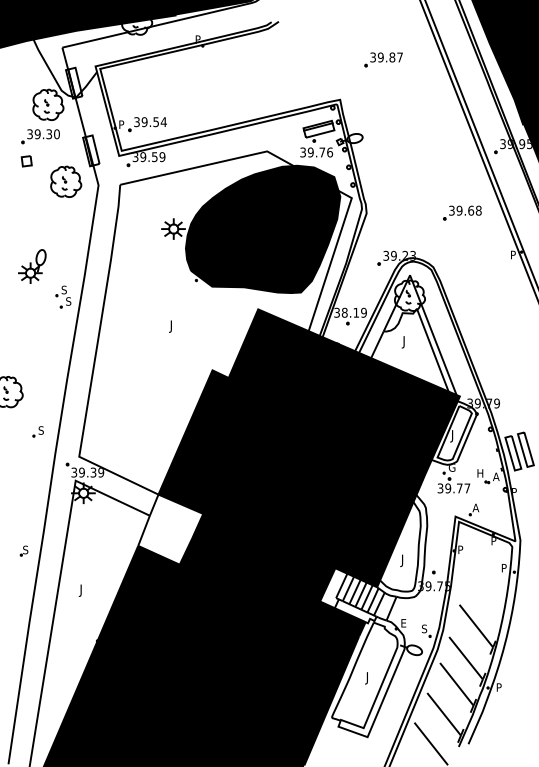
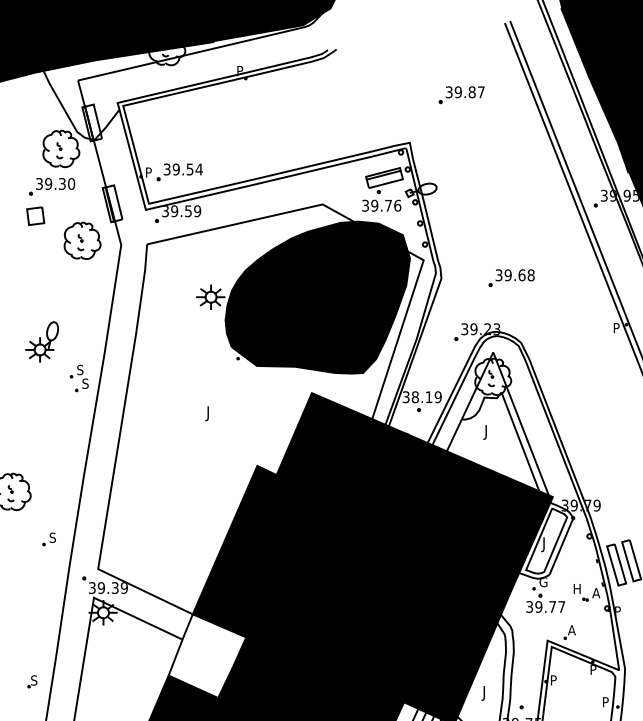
part: (26, 161) -> (35, 216), size x1.43
part: (462, 212) -> (511, 277), moved

